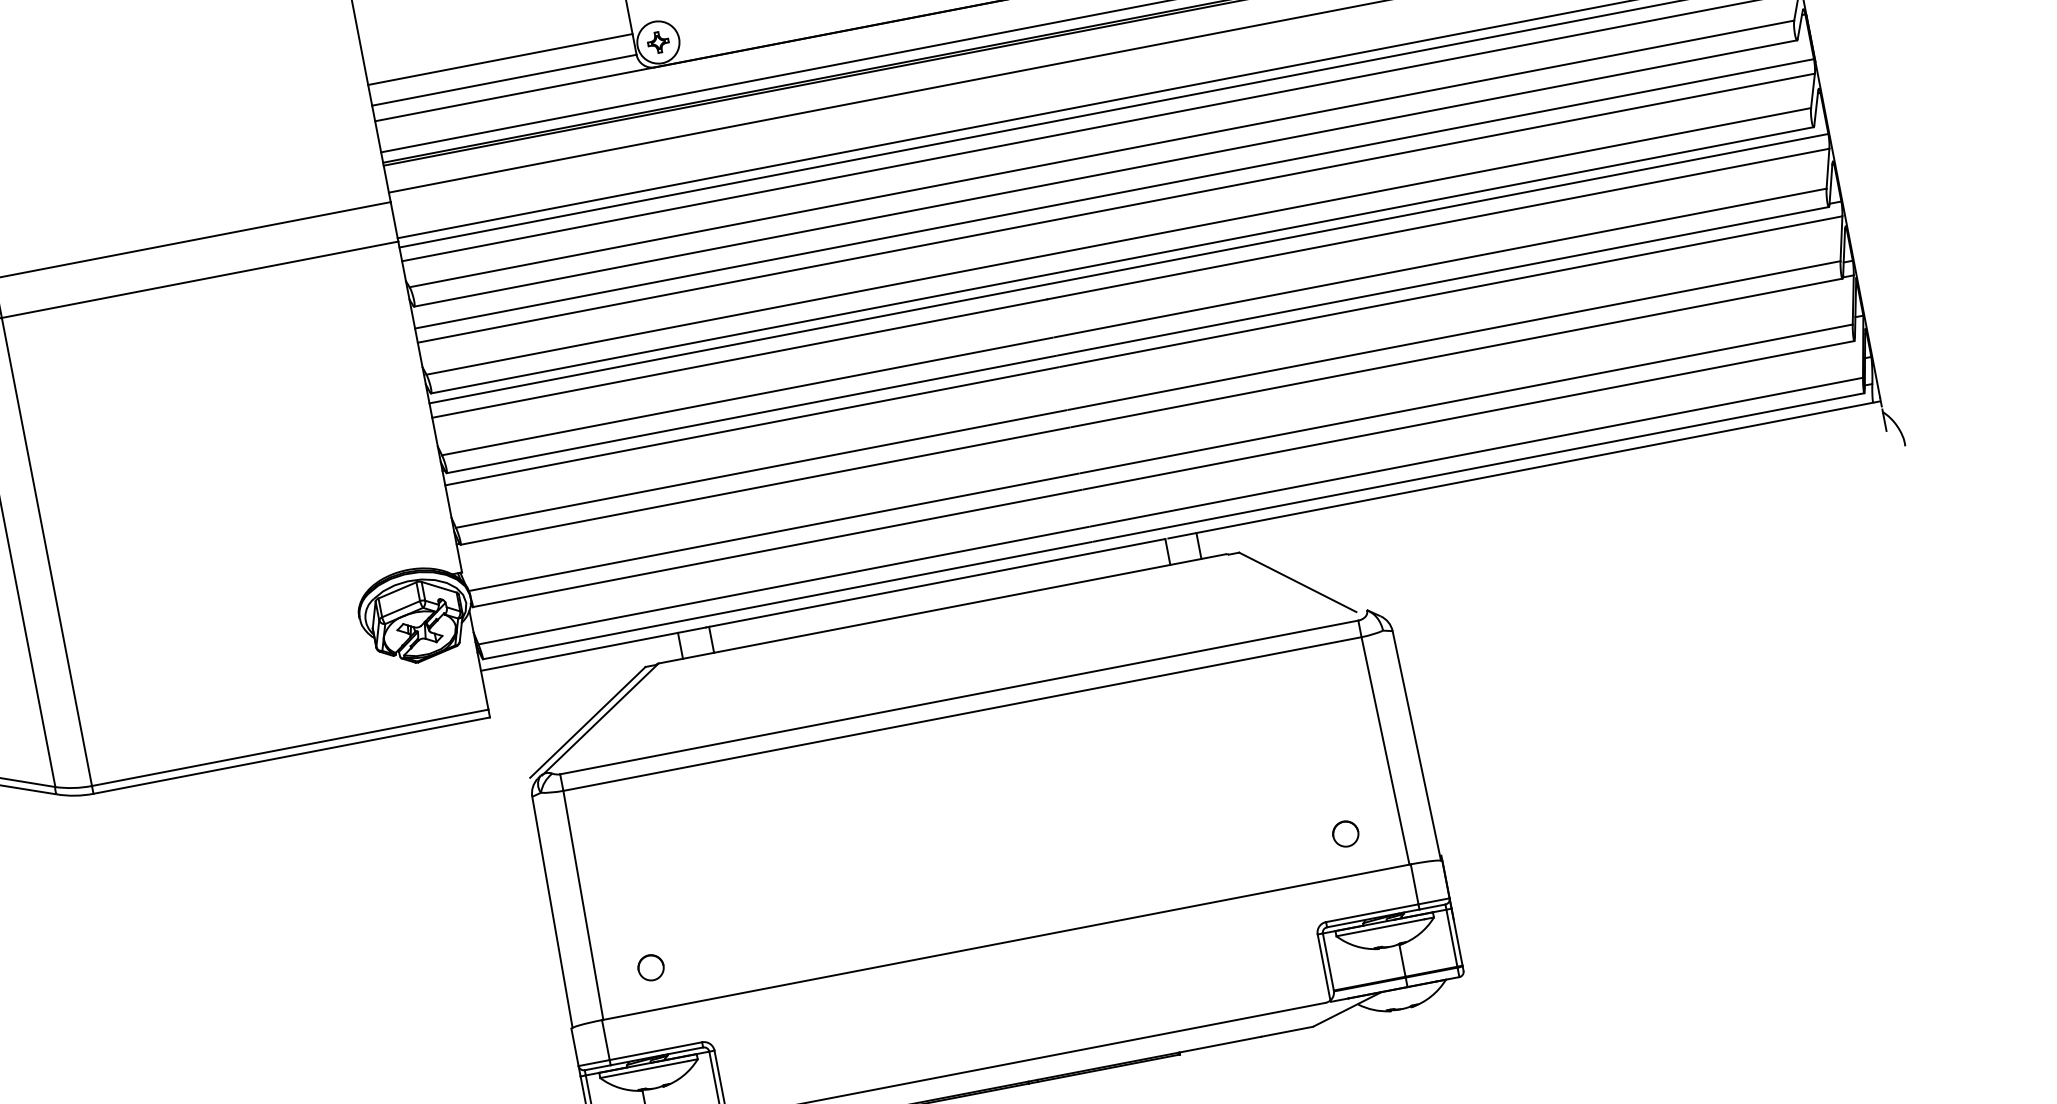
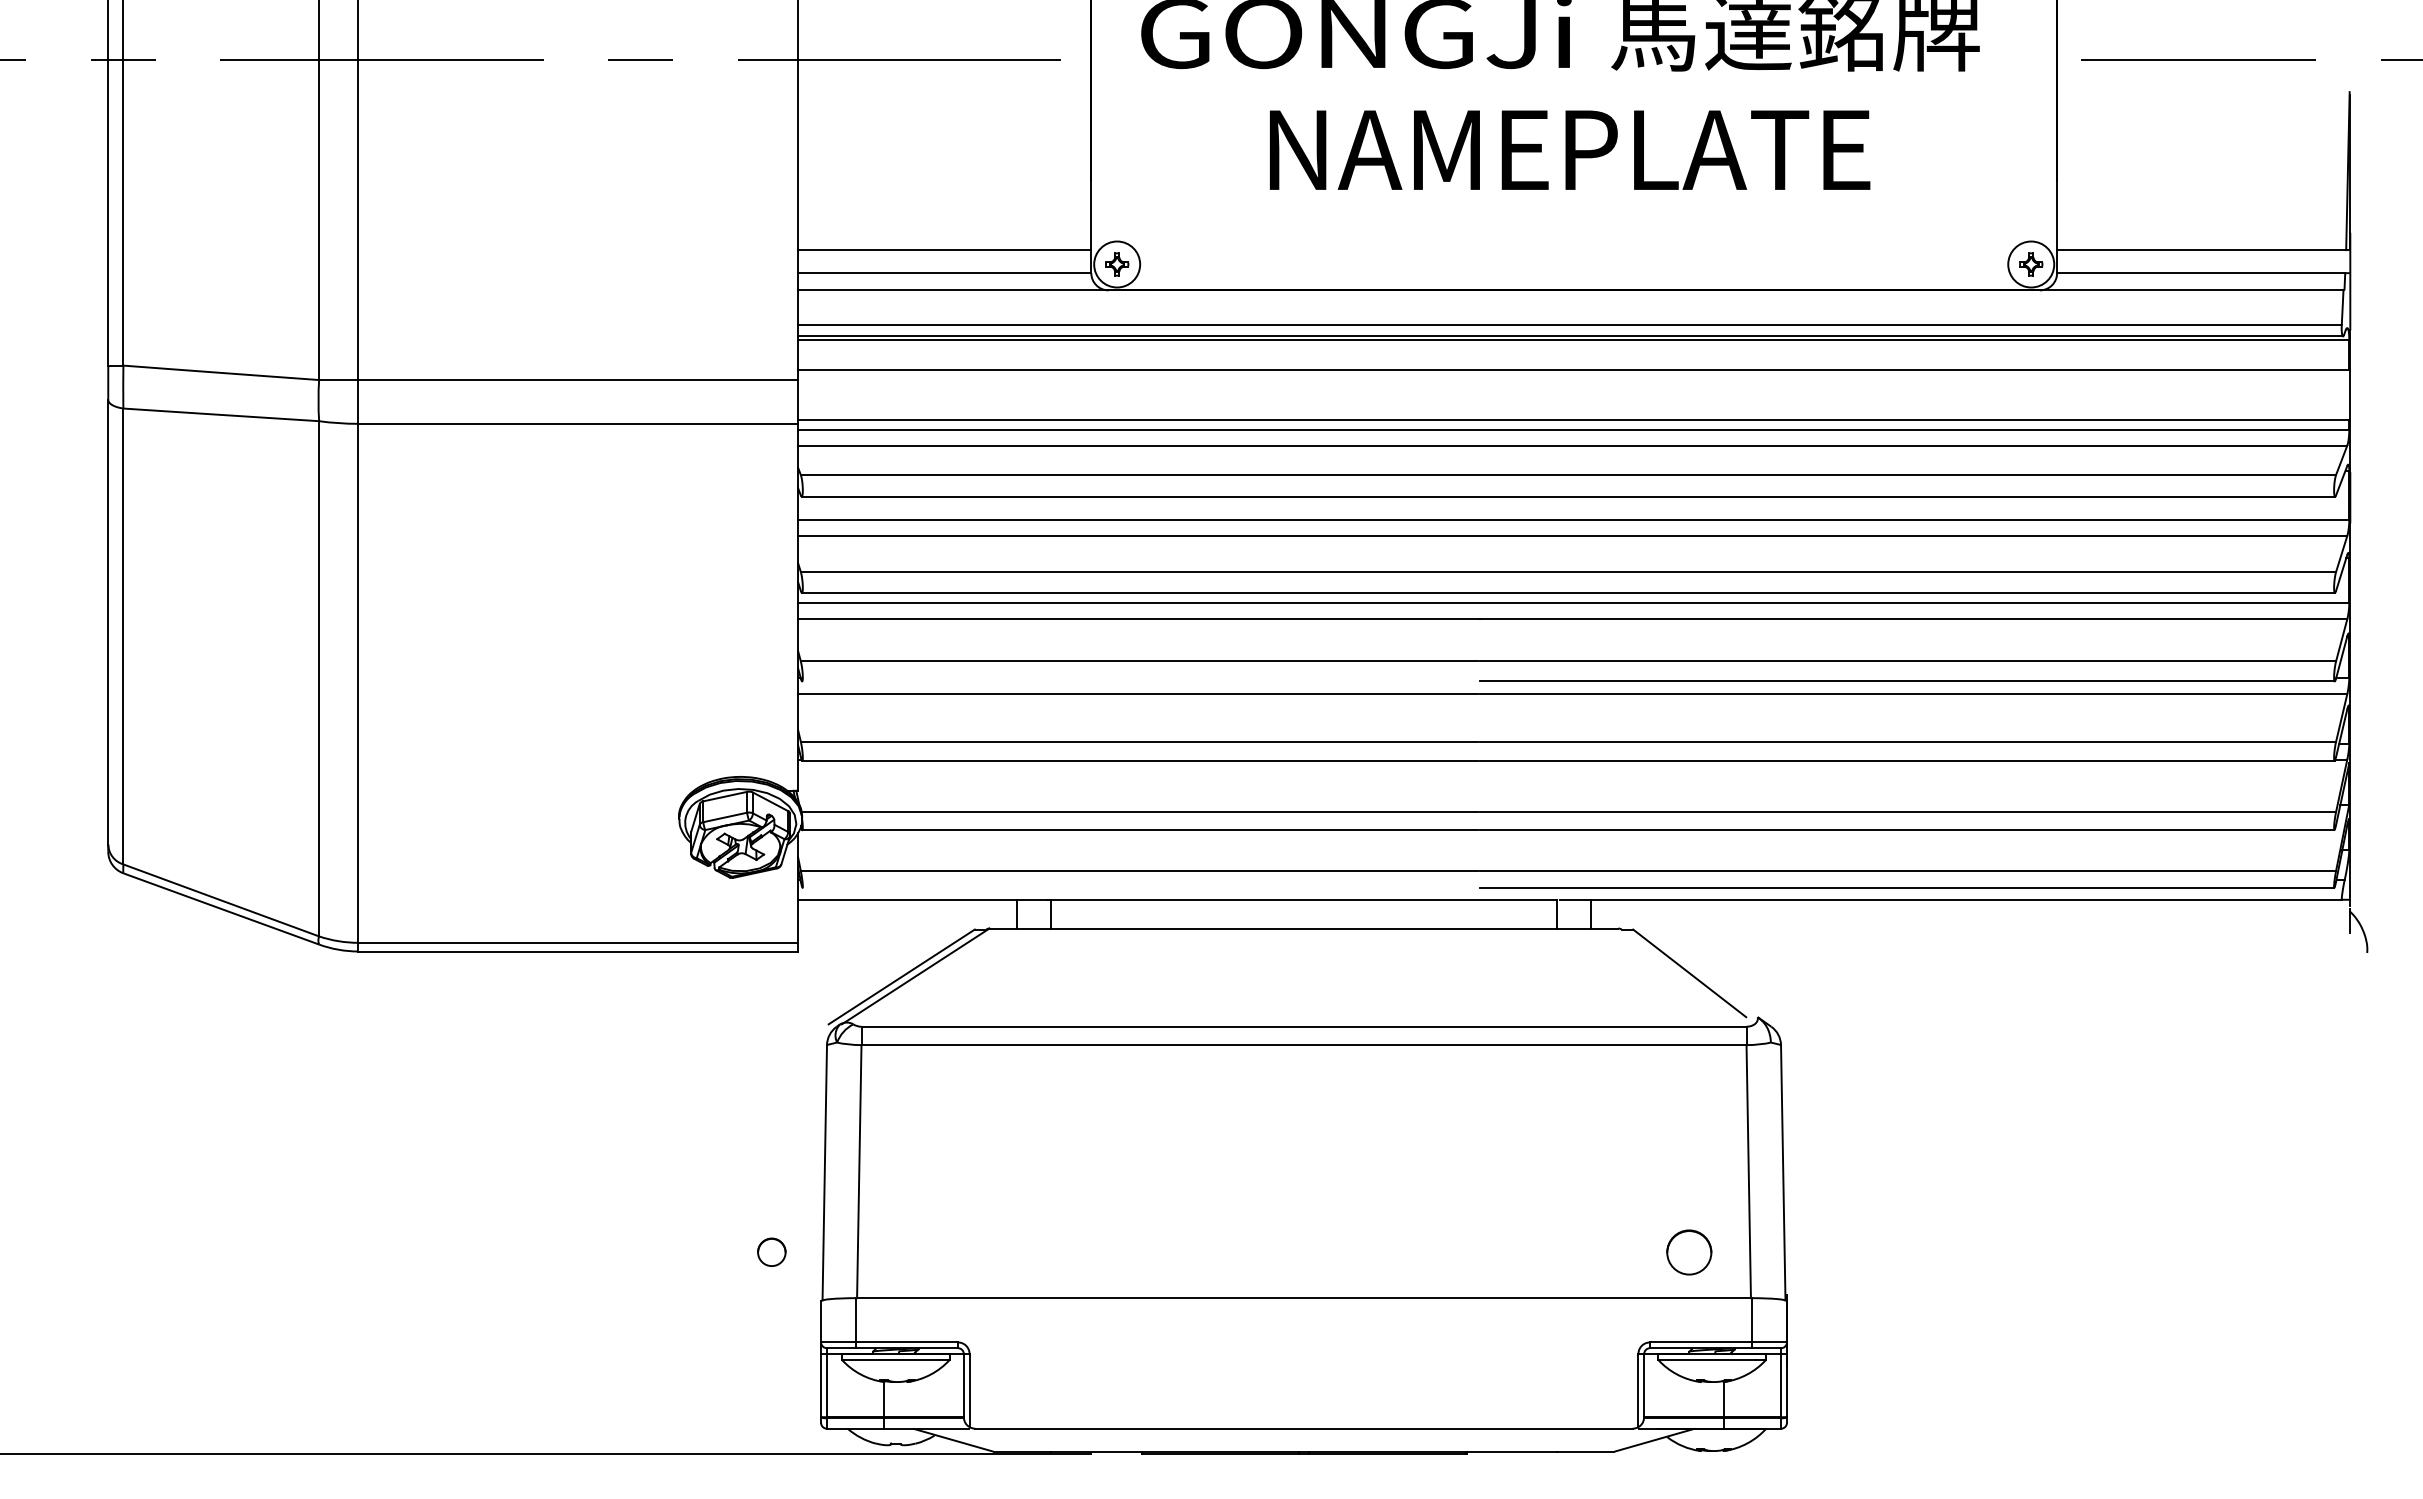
line: (750, 414) -> (1139, 681), removed
line: (786, 600) -> (1139, 887), removed
circle: (1345, 833) -> (1688, 1251), size x1.6
circle: (650, 967) -> (771, 1251), moved

